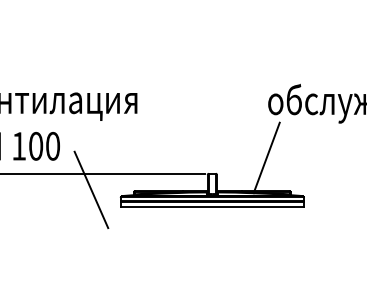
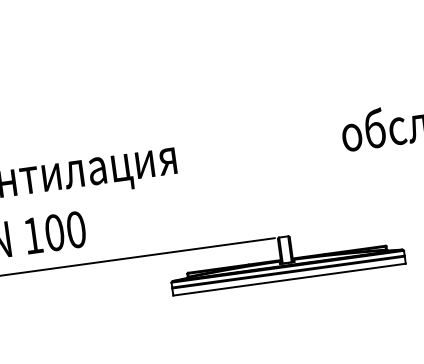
line: (266, 157) -> (349, 206), removed
line: (91, 189) -> (132, 278), removed

